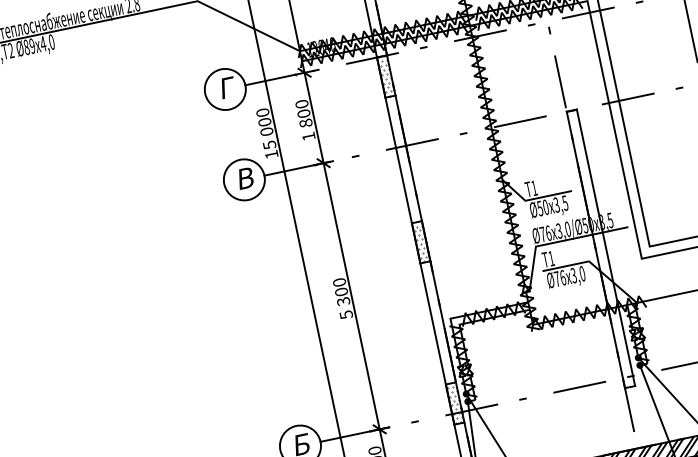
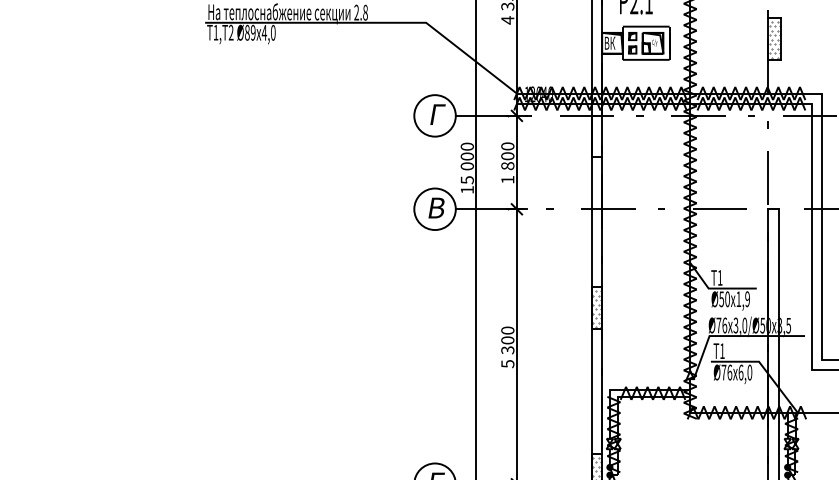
hatch: (386, 76) -> (597, 136), removed
text: (560, 204) -> (742, 299), 3,5 -> 1,9
text: (573, 275) -> (740, 372), 3,0 -> 6,0

